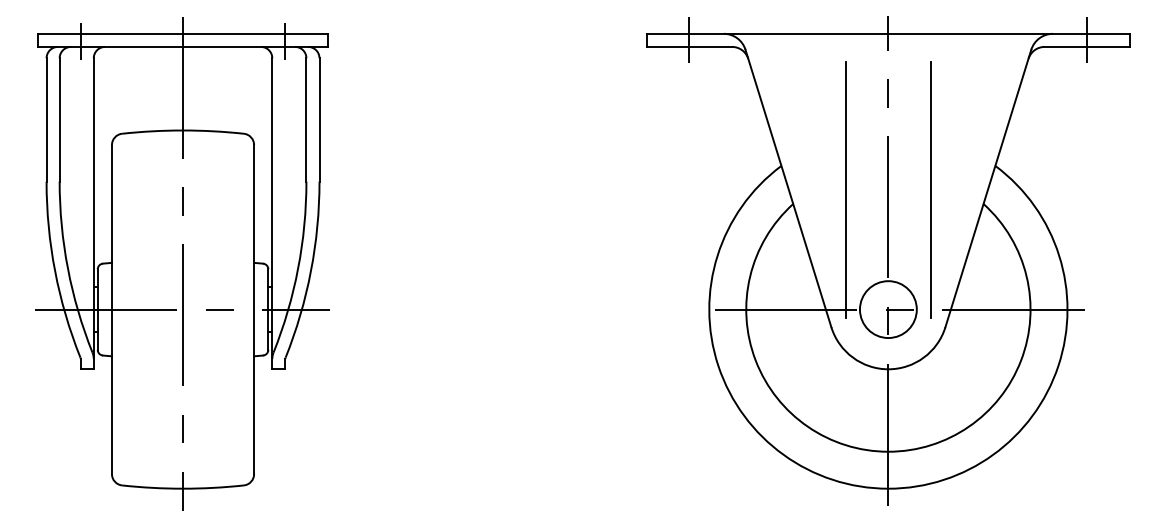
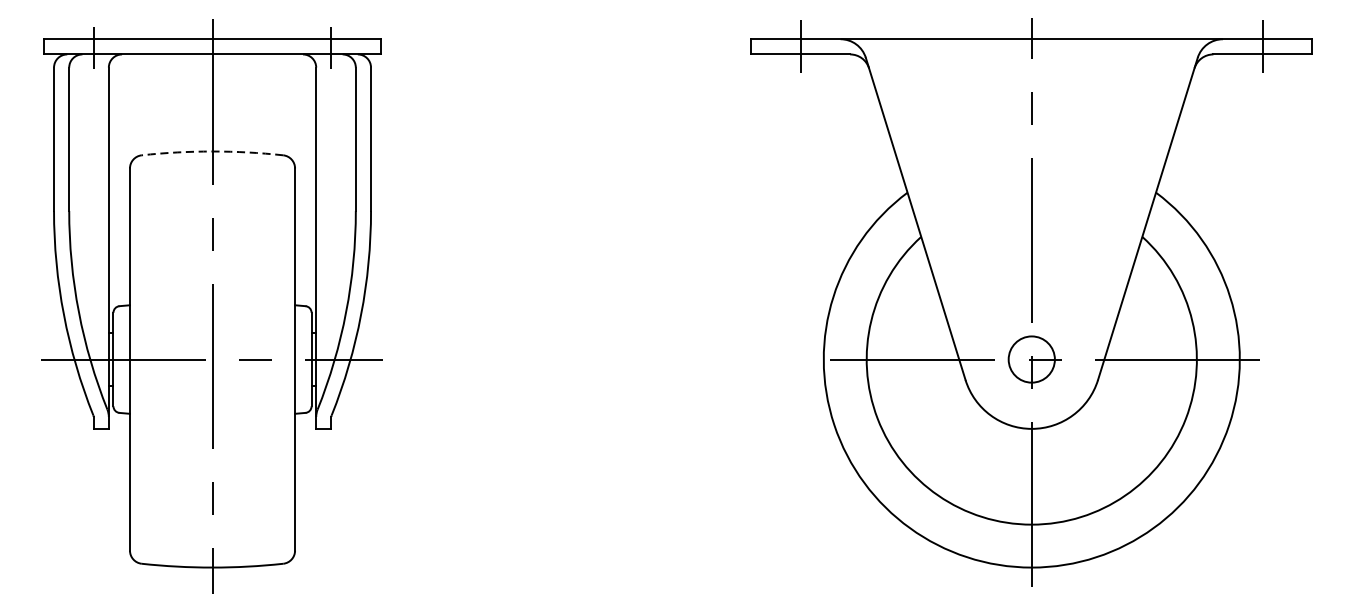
arc: (183, 130) -> (213, 151), solid -> dashed
line: (930, 189) -> (1080, 220), removed
line: (845, 190) -> (981, 221), removed
circle: (887, 309) -> (1030, 359), size x0.7

